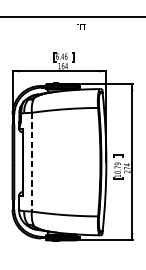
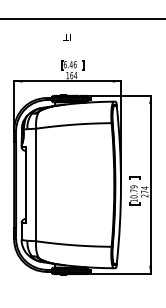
text: (76, 27) -> (66, 37), moved
line: (32, 162) -> (36, 185), dashed -> solid

